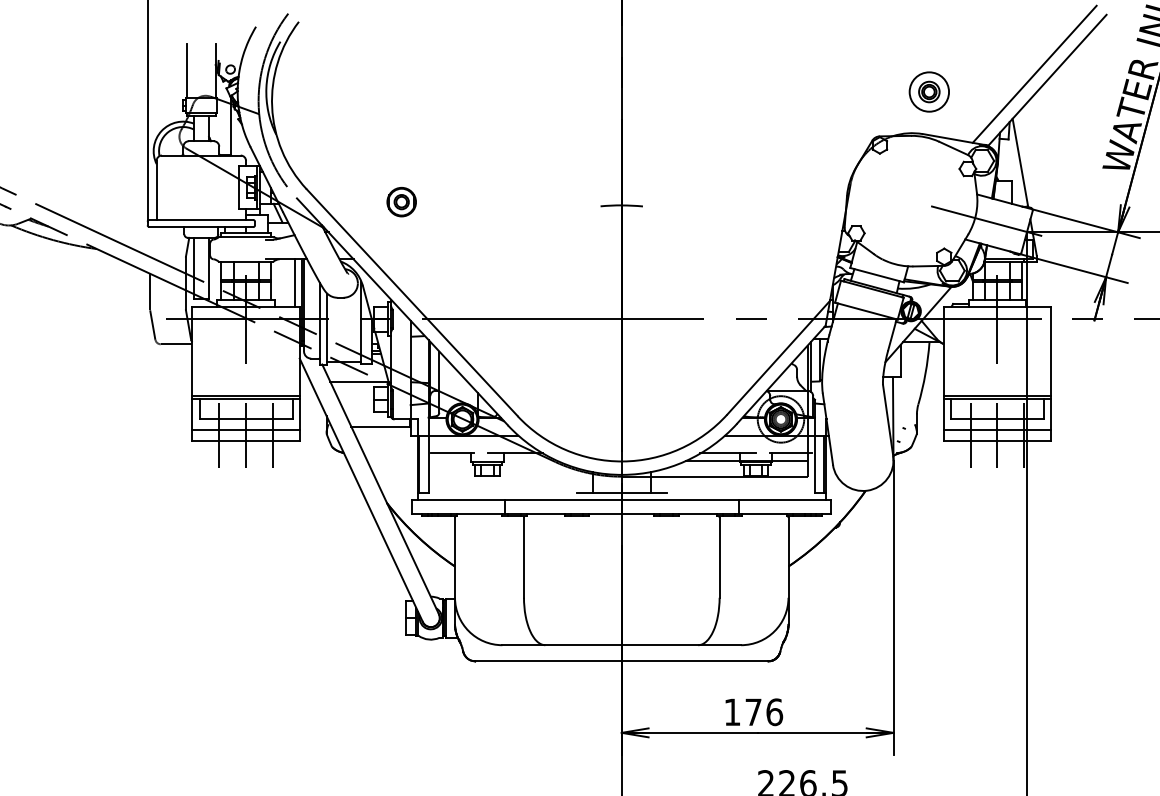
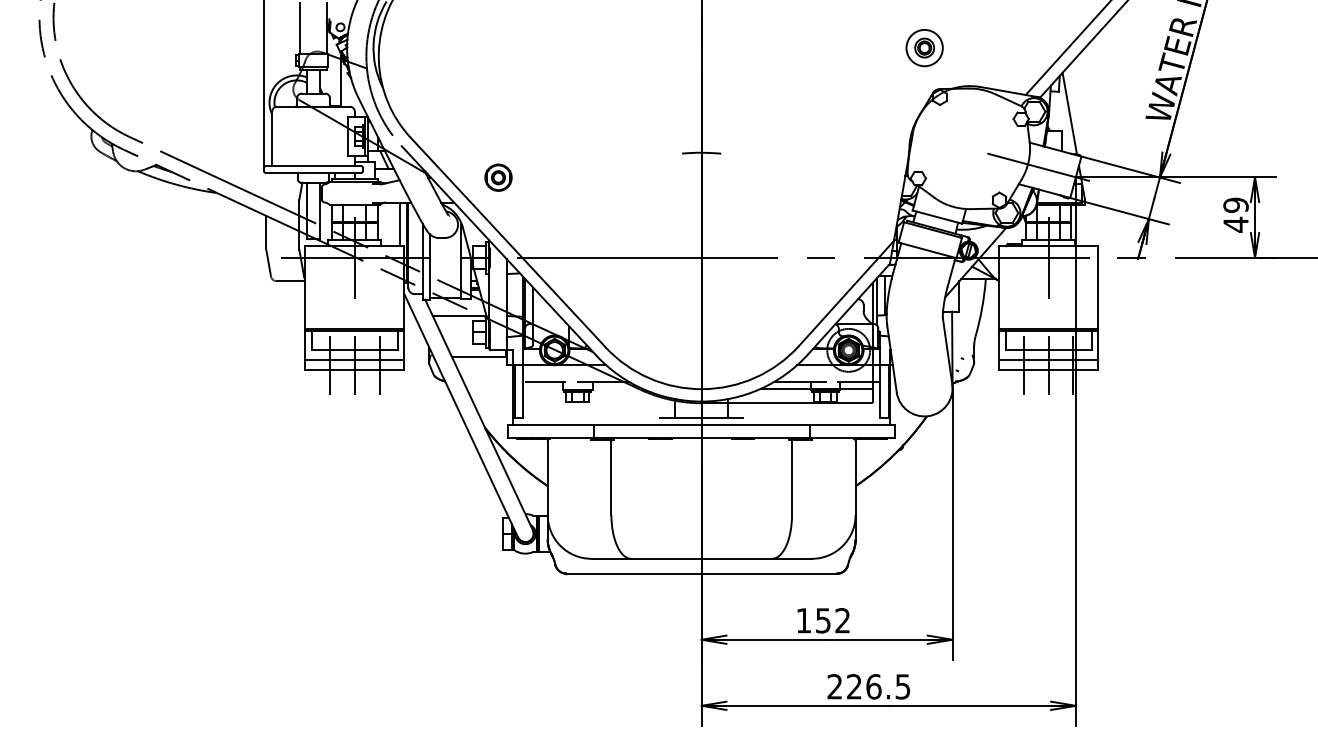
part: (929, 92) -> (924, 48), moved
part: (401, 201) -> (498, 177), moved
text: (764, 712) -> (833, 620), 176 -> 152

